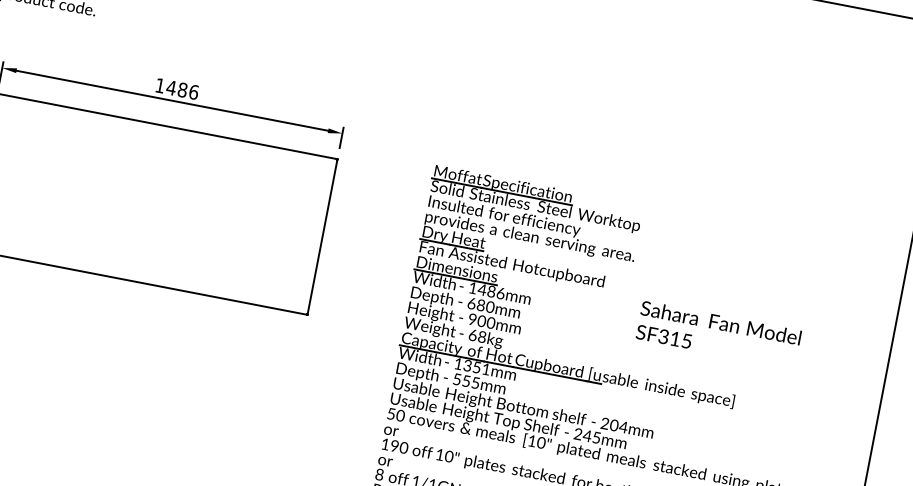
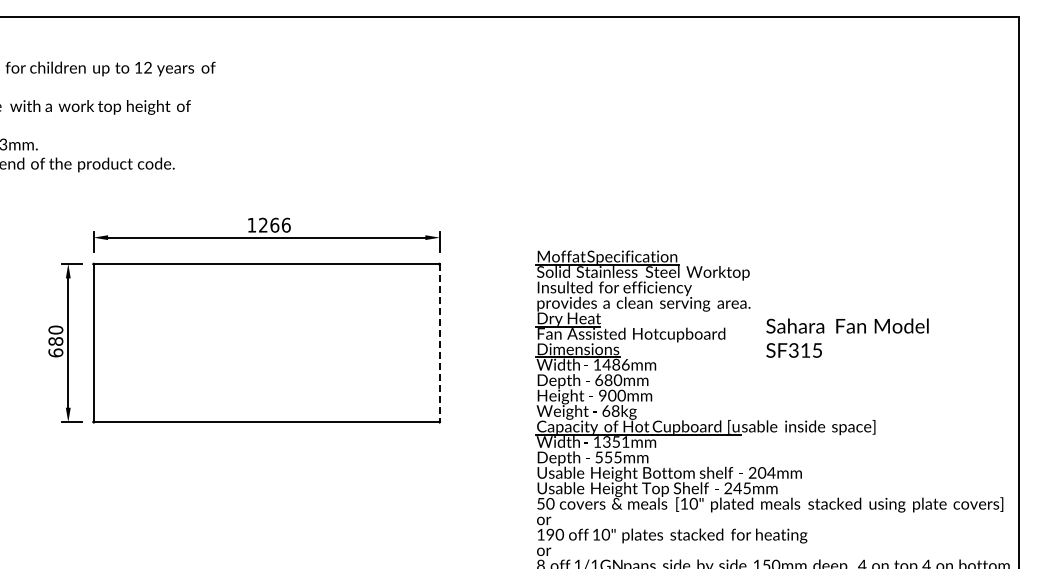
text: (176, 88) -> (268, 224), 1486 -> 1266
line: (322, 237) -> (439, 343), solid -> dashed
text: (718, 334) -> (847, 337), moved

